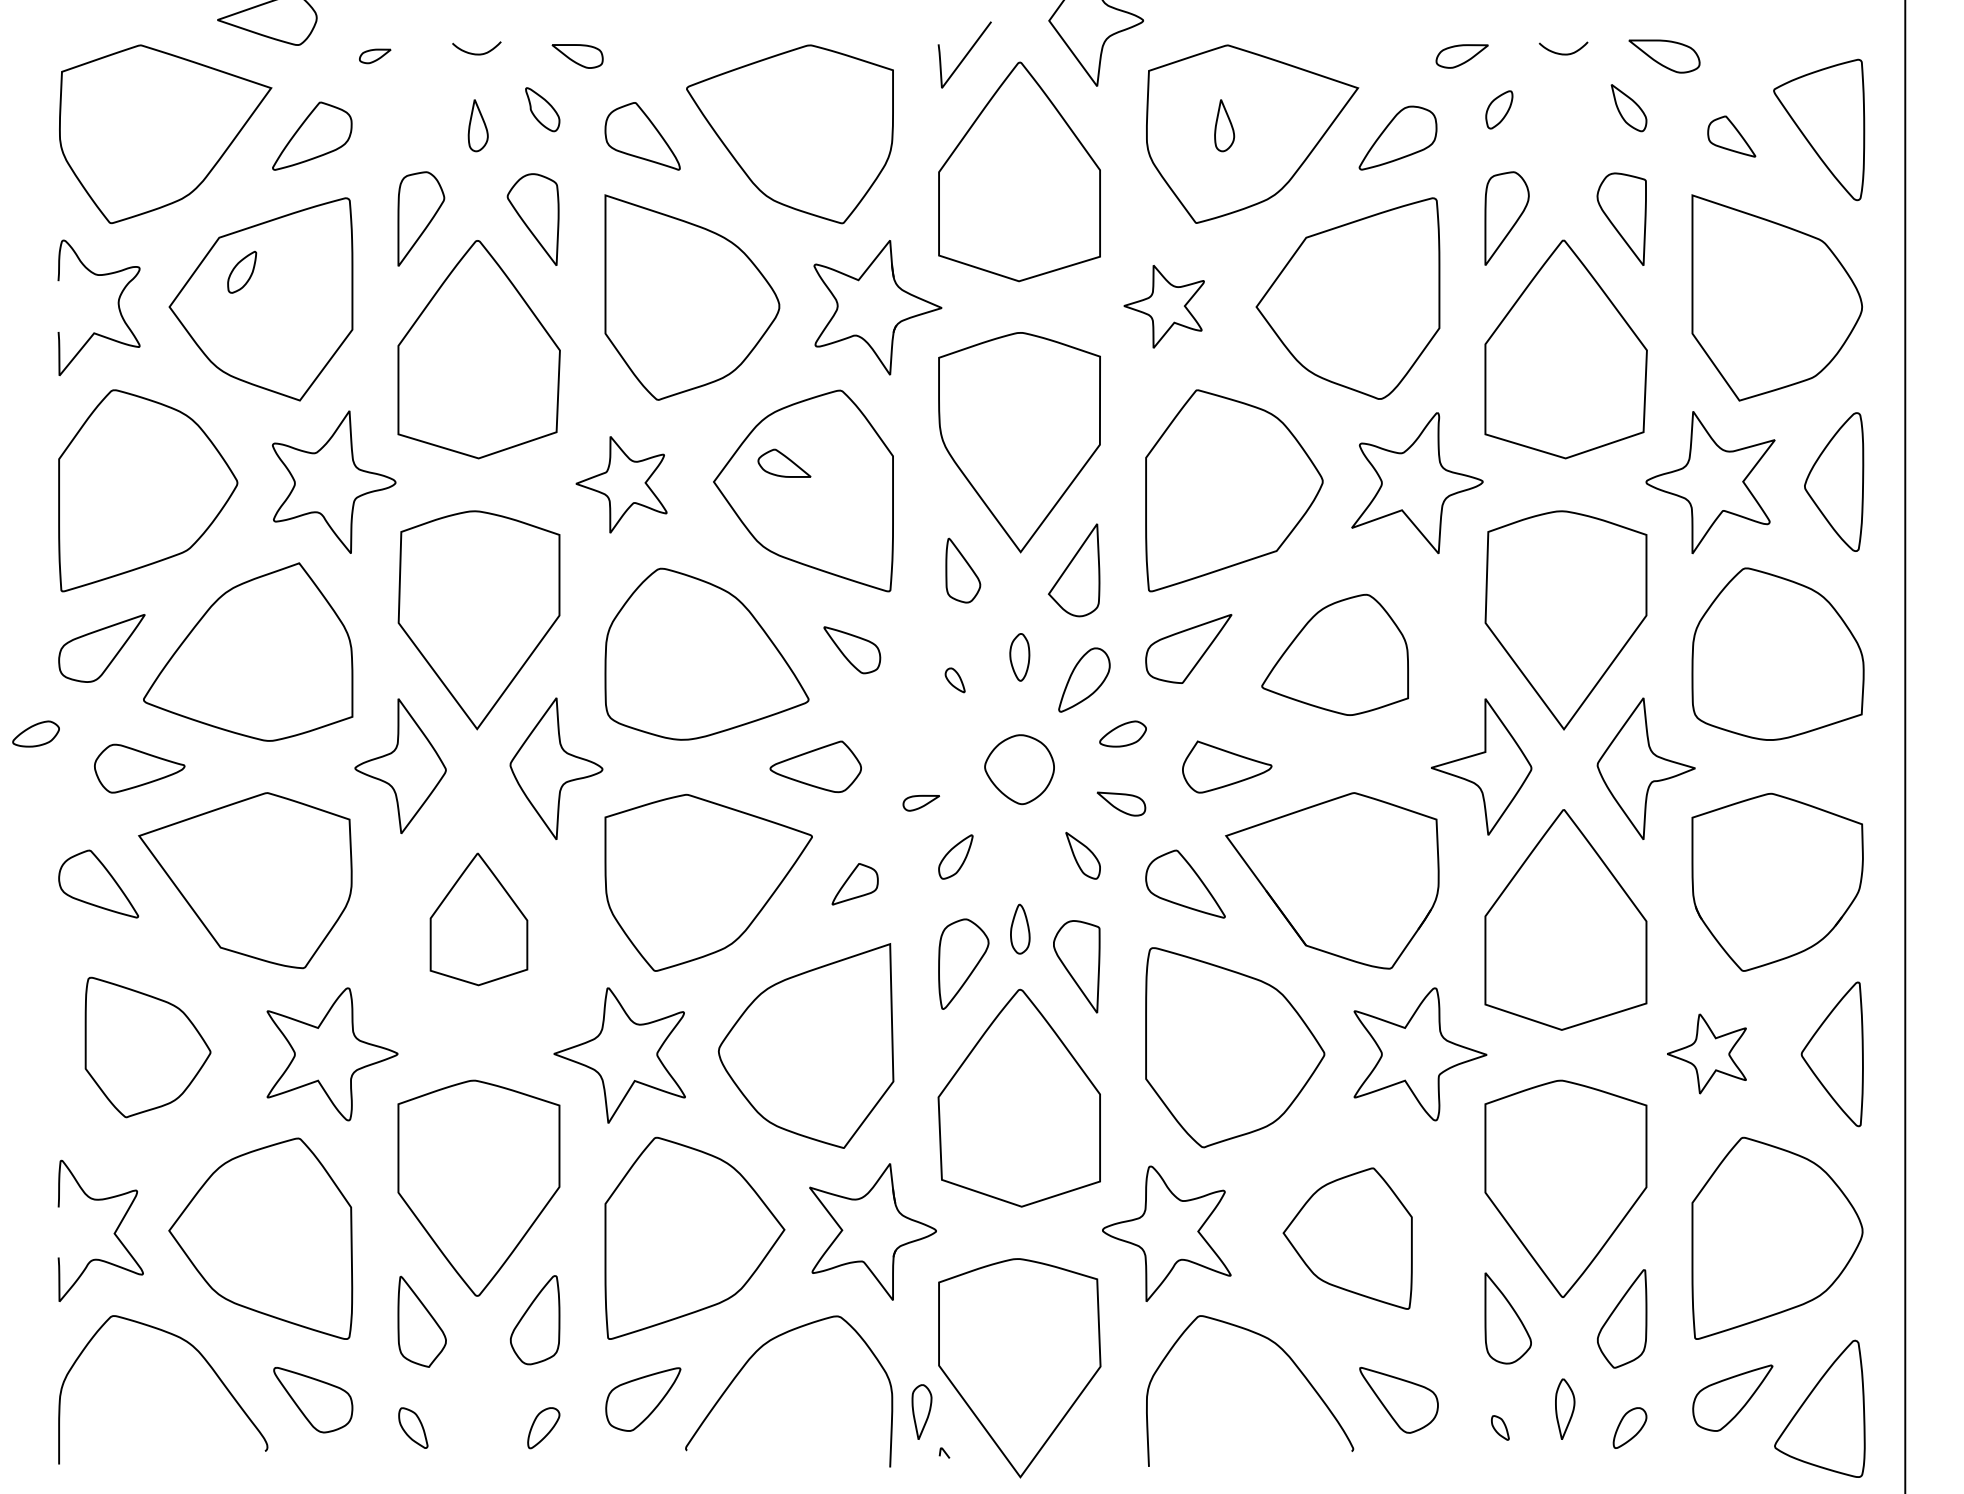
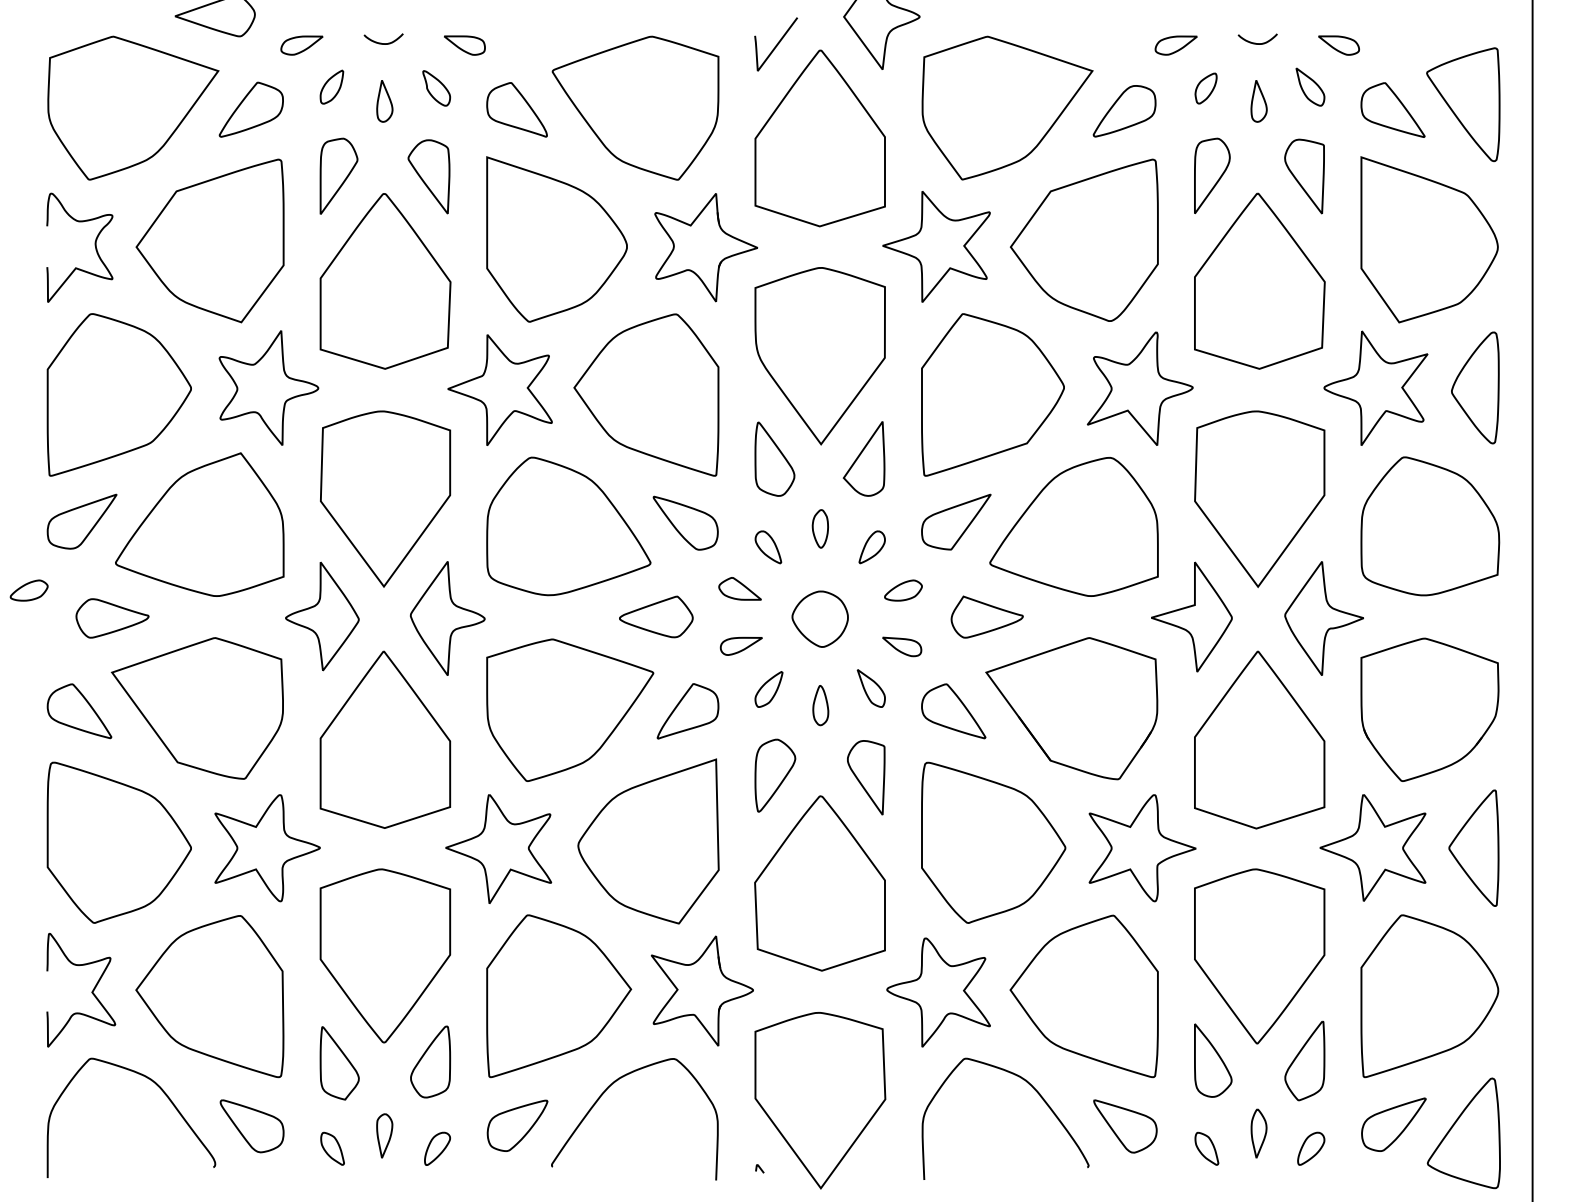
part: (374, 56) -> (301, 45), size x1.67
part: (1663, 56) -> (1338, 45), size x0.71
part: (1223, 125) -> (1258, 101), moved
part: (1731, 135) -> (1392, 109), size x1.67
part: (241, 271) -> (331, 86), moved
part: (1164, 306) -> (936, 246), size x1.67
part: (783, 462) -> (739, 588), moved
part: (620, 484) -> (499, 389), size x1.43
part: (962, 569) -> (774, 458), size x1.43
part: (852, 649) -> (685, 522), size x1.43
part: (1334, 654) -> (1073, 526), size x1.43
part: (955, 680) -> (768, 547), size x1.67
part: (1083, 680) -> (871, 547), size x0.62
part: (920, 802) -> (740, 645), size x1.43
part: (854, 884) -> (687, 711), size x1.67
part: (479, 919) -> (385, 739), size x1.67
part: (1019, 929) -> (820, 705), moved
part: (147, 1047) -> (118, 842), size x1.43
part: (1706, 1053) -> (1372, 847), size x1.67
part: (1346, 1238) -> (1083, 996), size x1.43
part: (921, 1411) -> (384, 1135), moved
part: (1499, 1427) -> (1206, 1148), size x1.67

